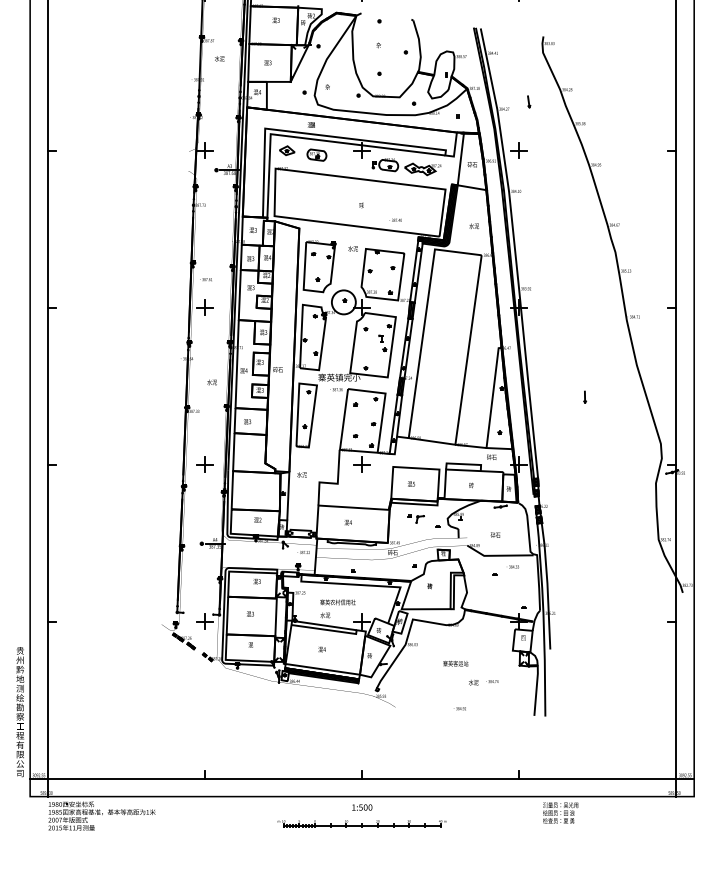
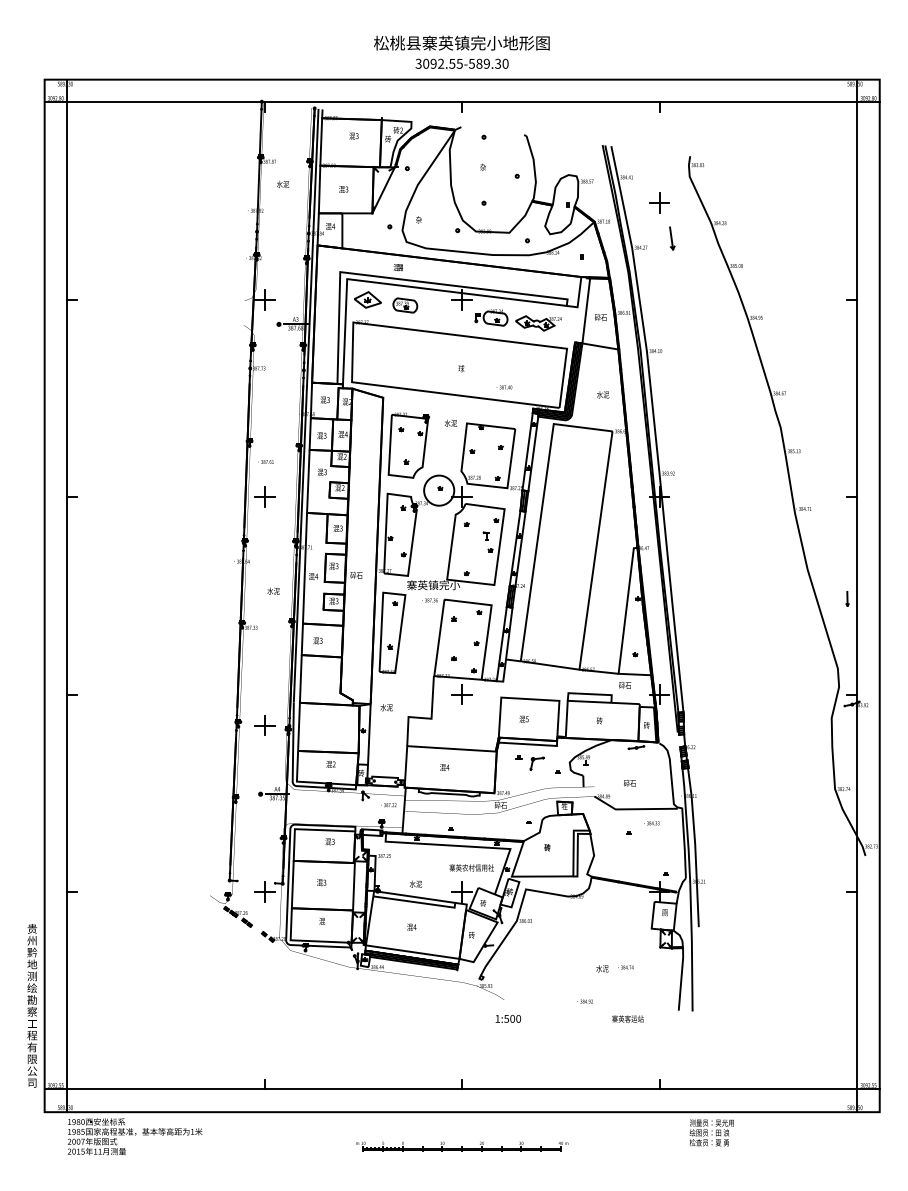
part: (528, 101) -> (671, 238), size x1.6
part: (286, 150) -> (367, 299), size x1.4
part: (519, 150) -> (659, 202), moved
part: (585, 396) -> (847, 598), moved
part: (204, 464) -> (264, 725), moved
part: (415, 518) -> (529, 762), size x1.4
text: (337, 602) -> (471, 867), moved
text: (455, 663) -> (627, 1018), moved
text: (361, 807) -> (507, 1018), moved

